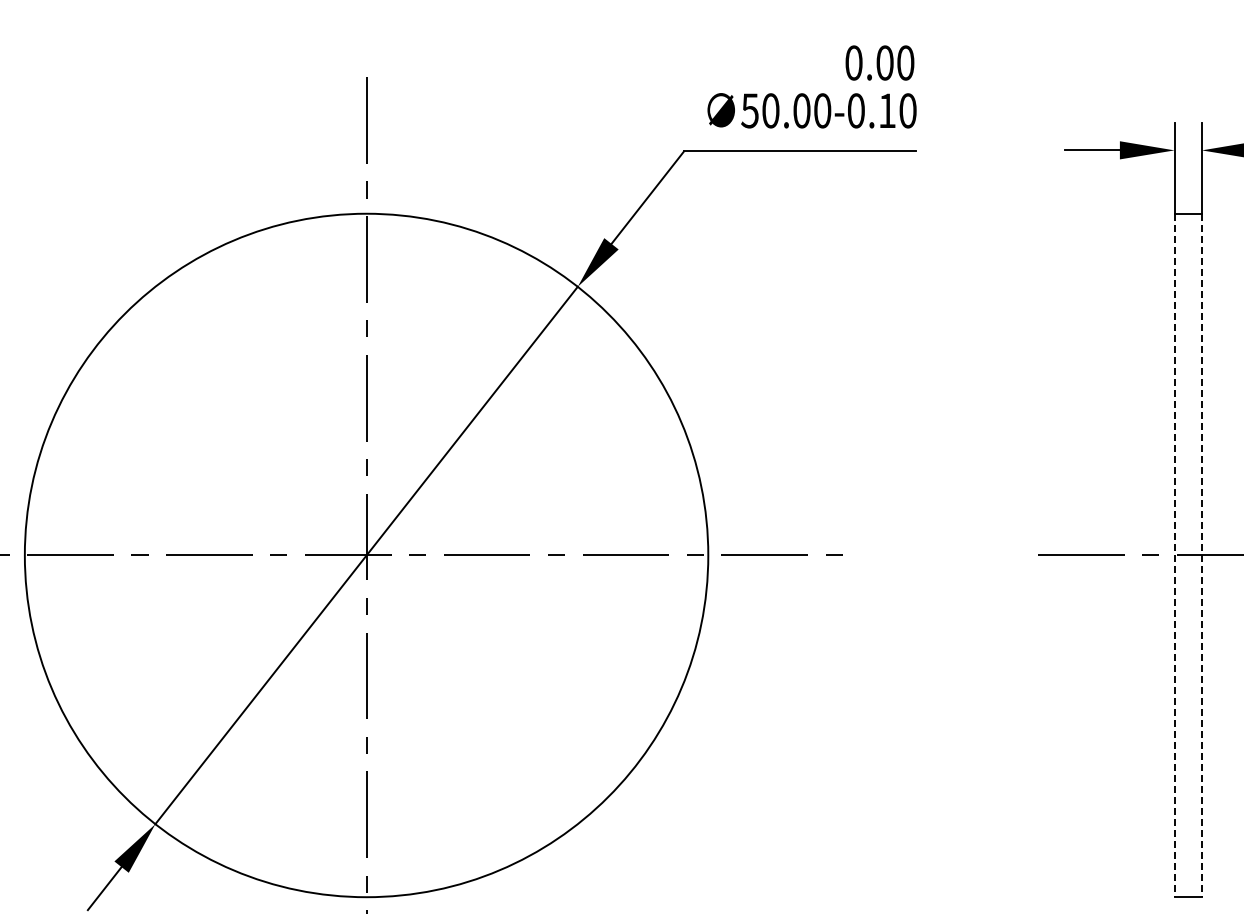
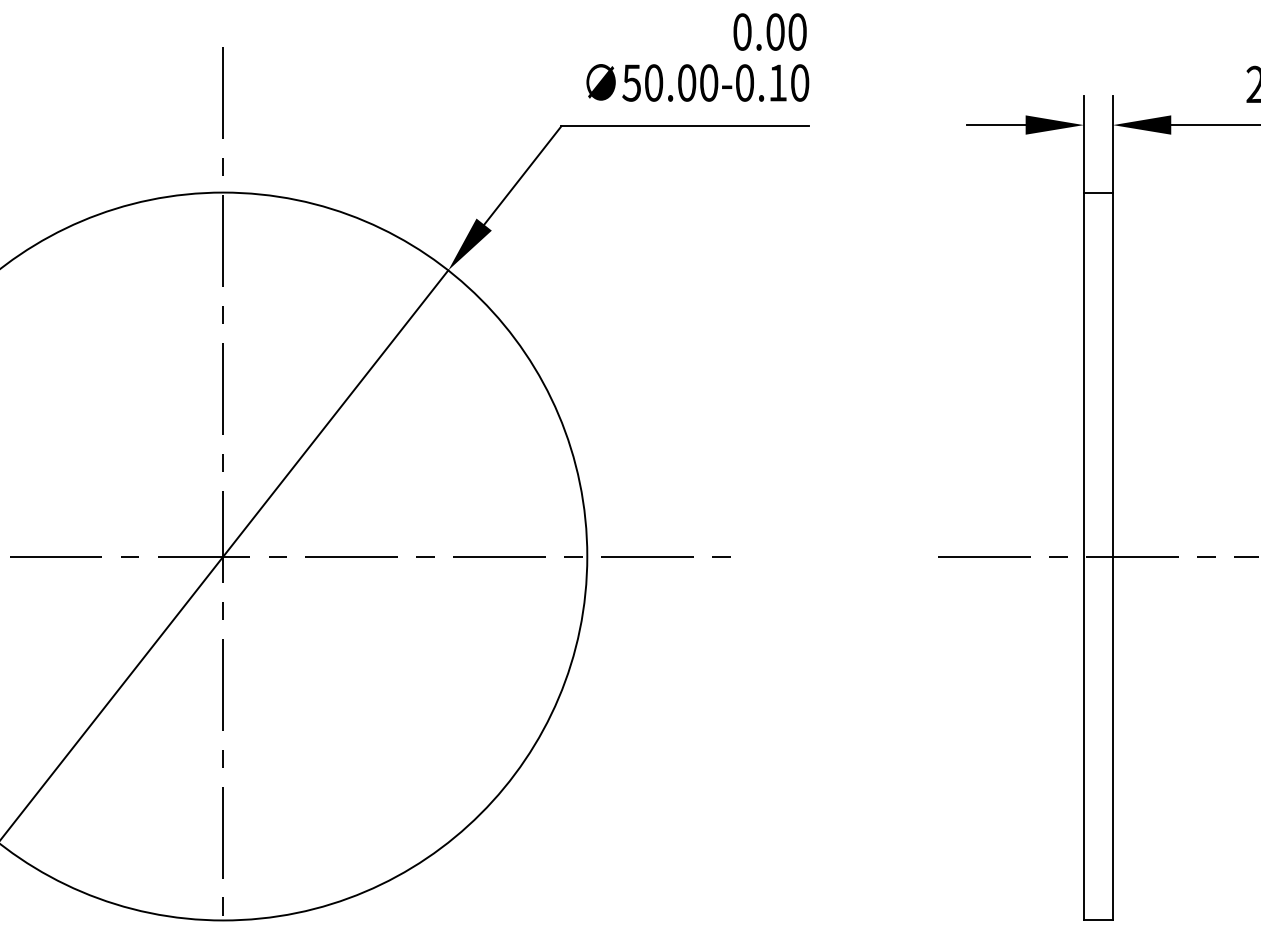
line: (1174, 555) -> (1083, 556), dashed -> solid
line: (1201, 555) -> (1112, 556), dashed -> solid

